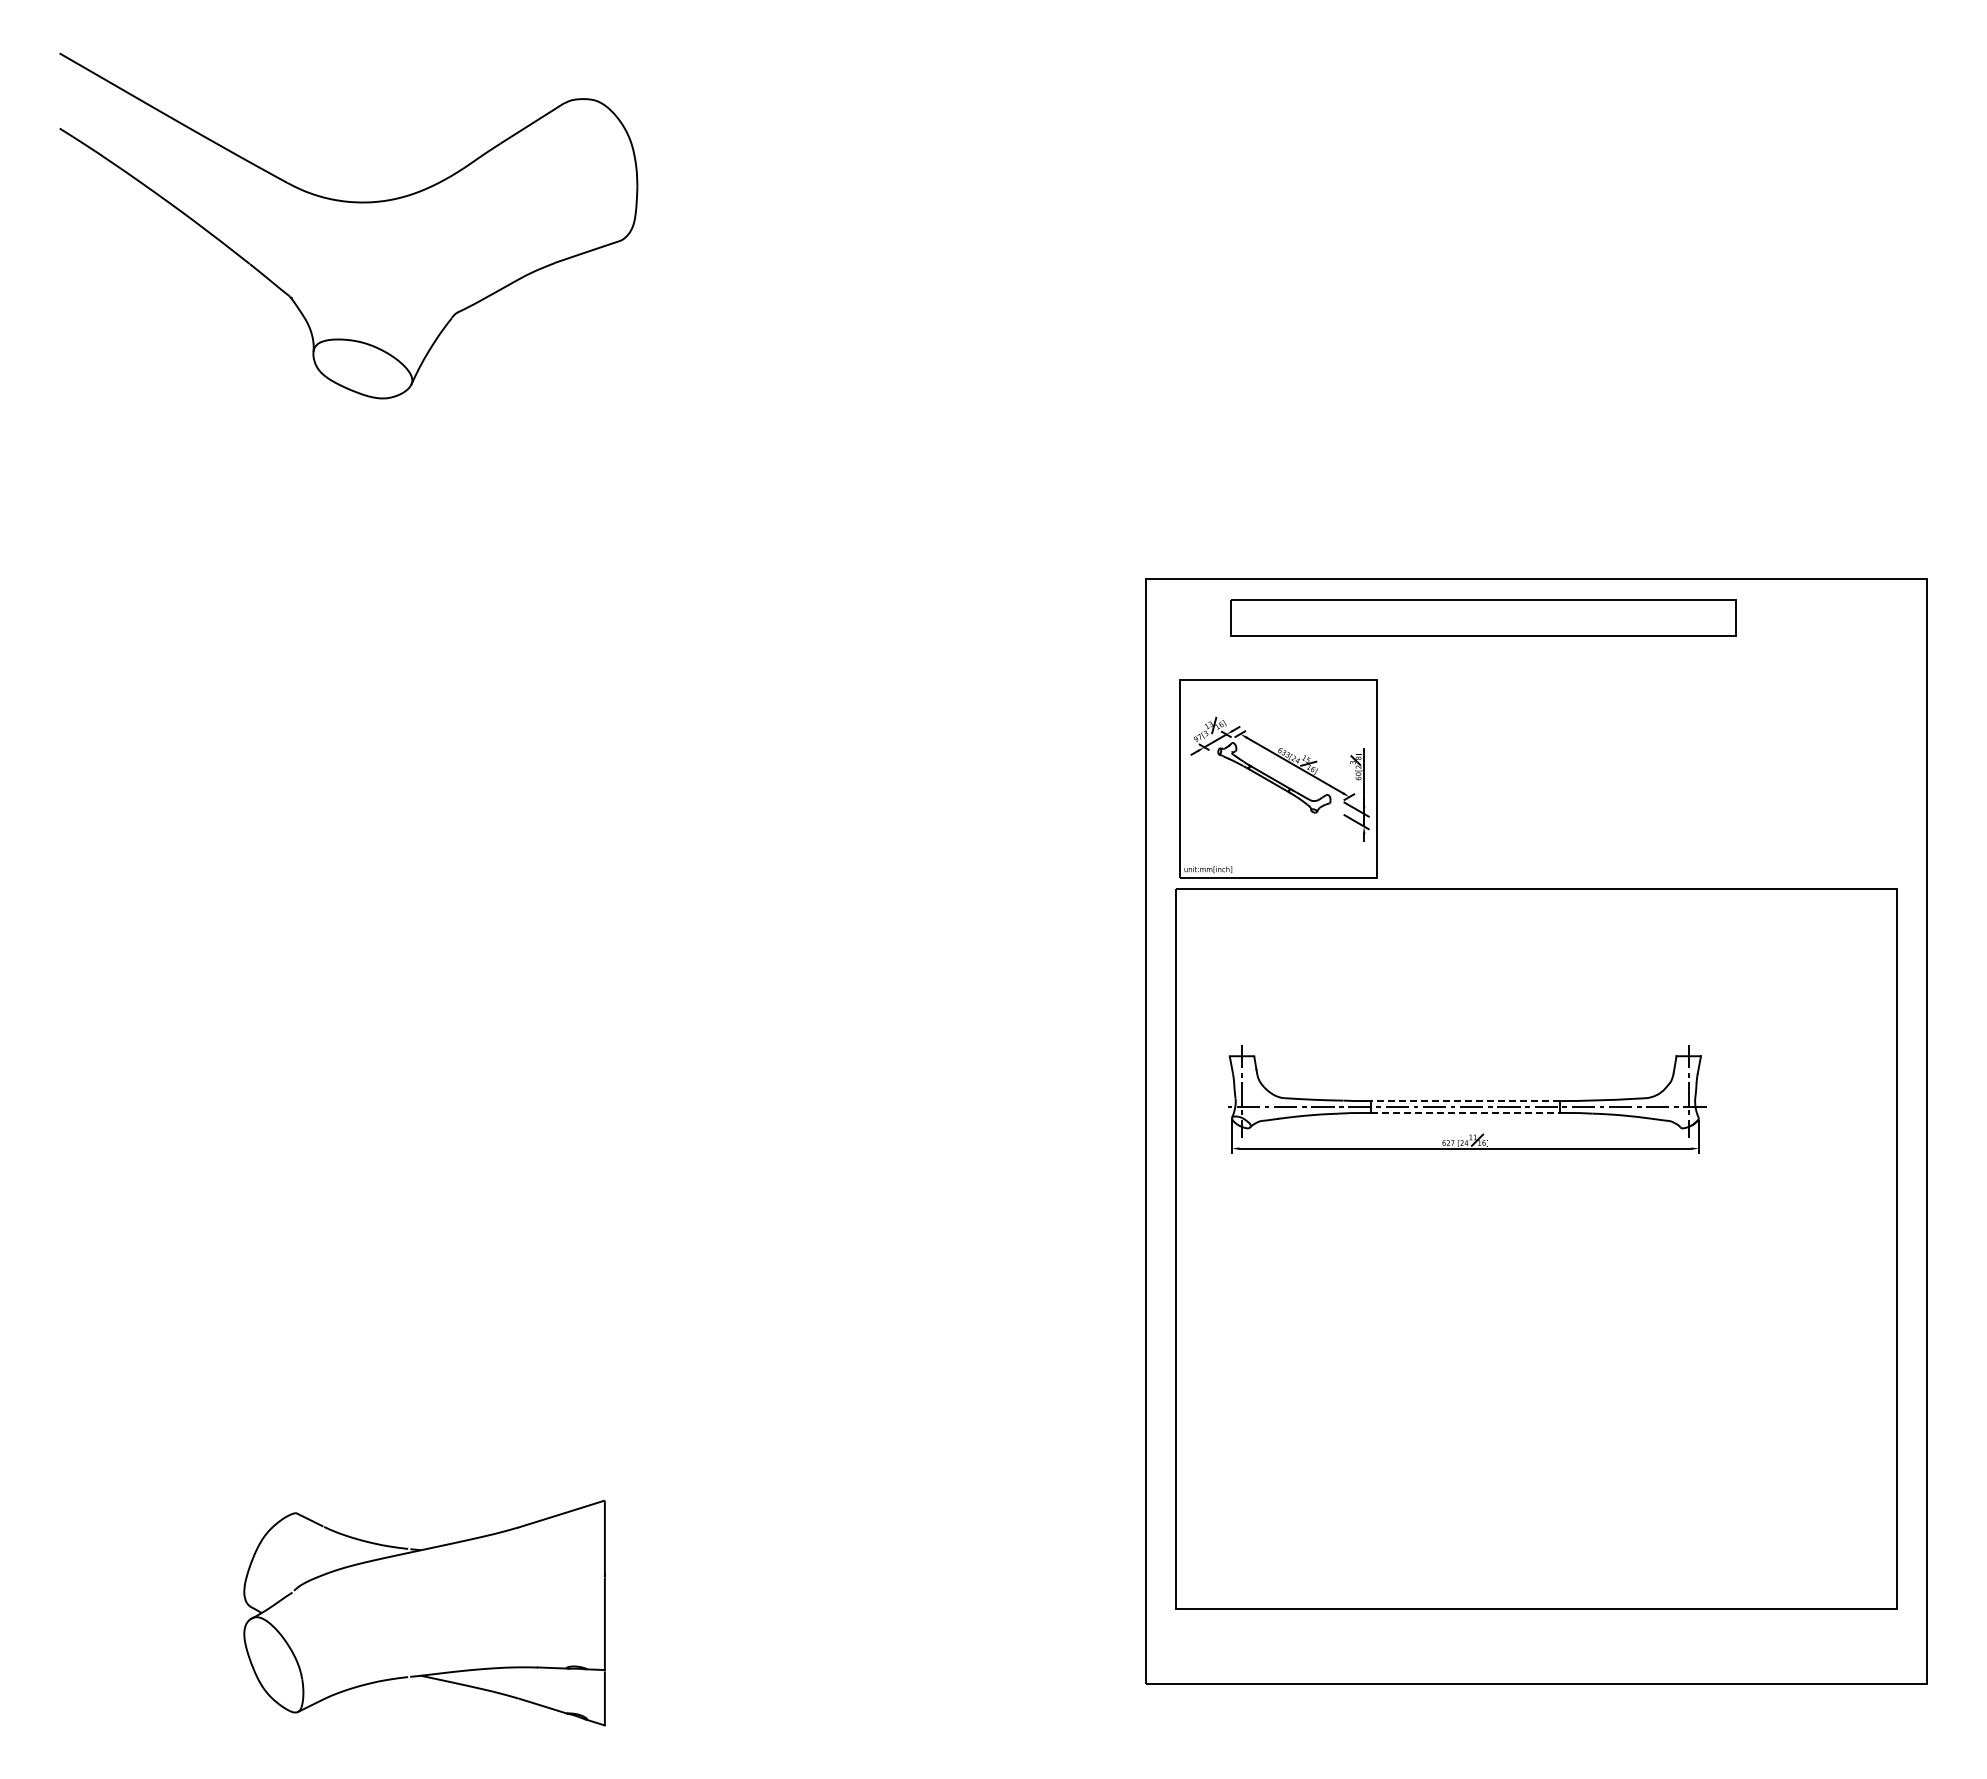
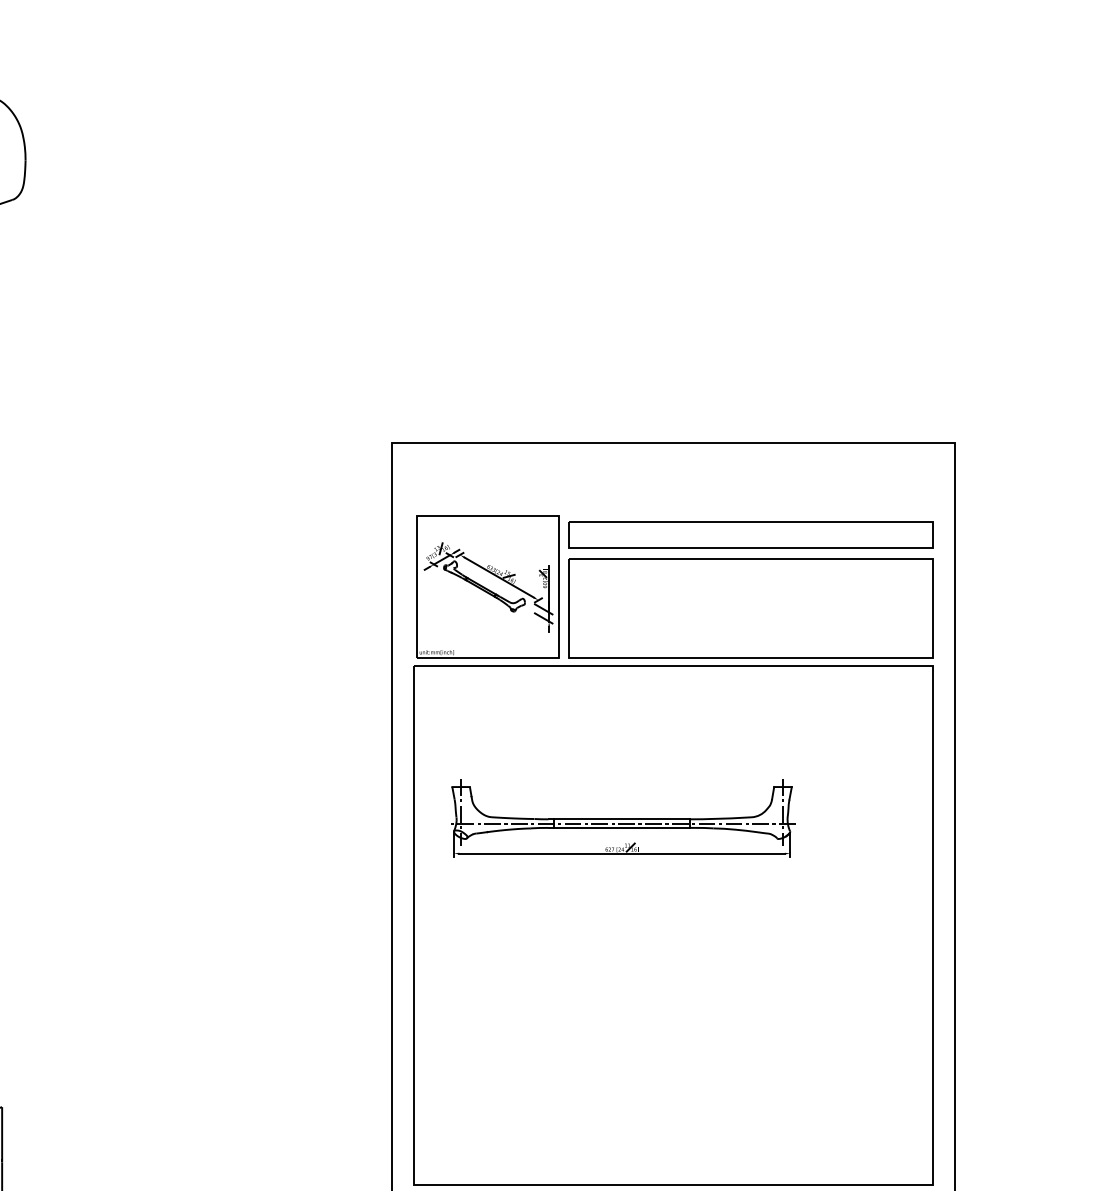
part: (1483, 617) -> (751, 534), moved
part: (1644, 808) -> (751, 608), added
line: (1464, 1101) -> (621, 819), dashed -> solid
line: (1465, 1112) -> (622, 827), dashed -> solid

